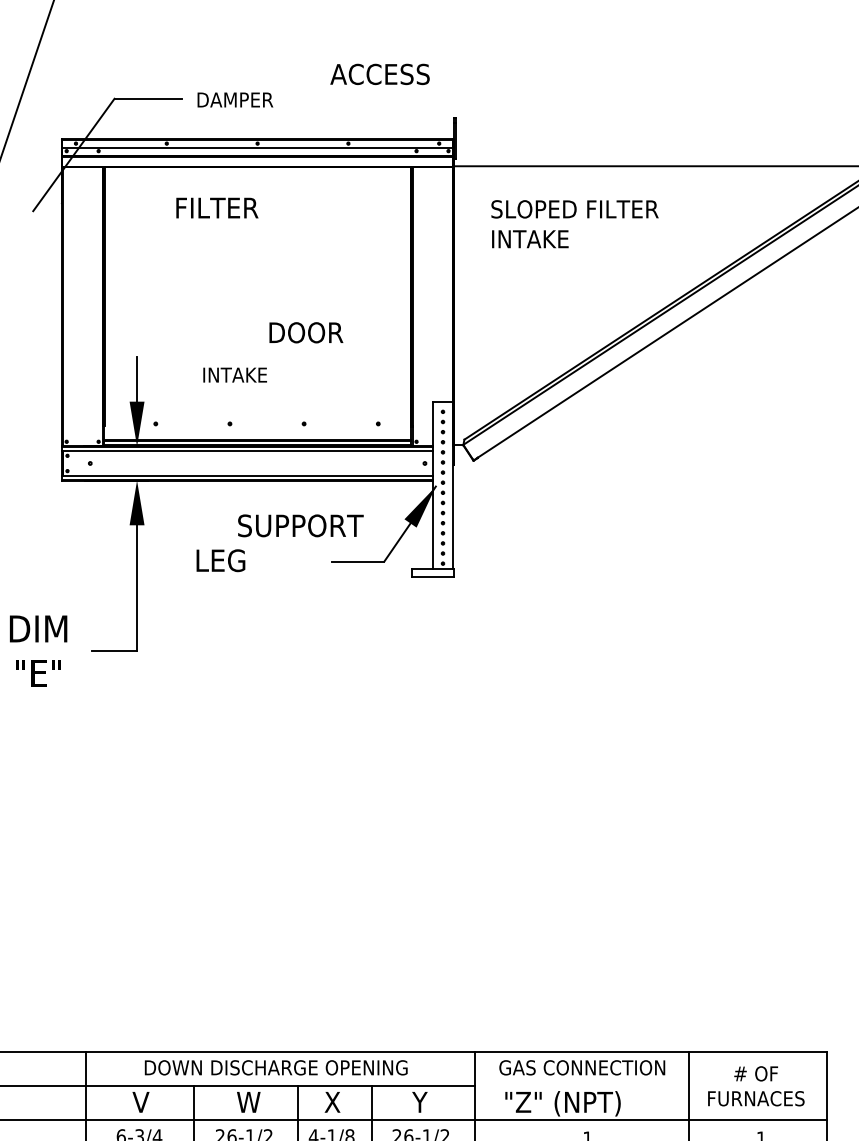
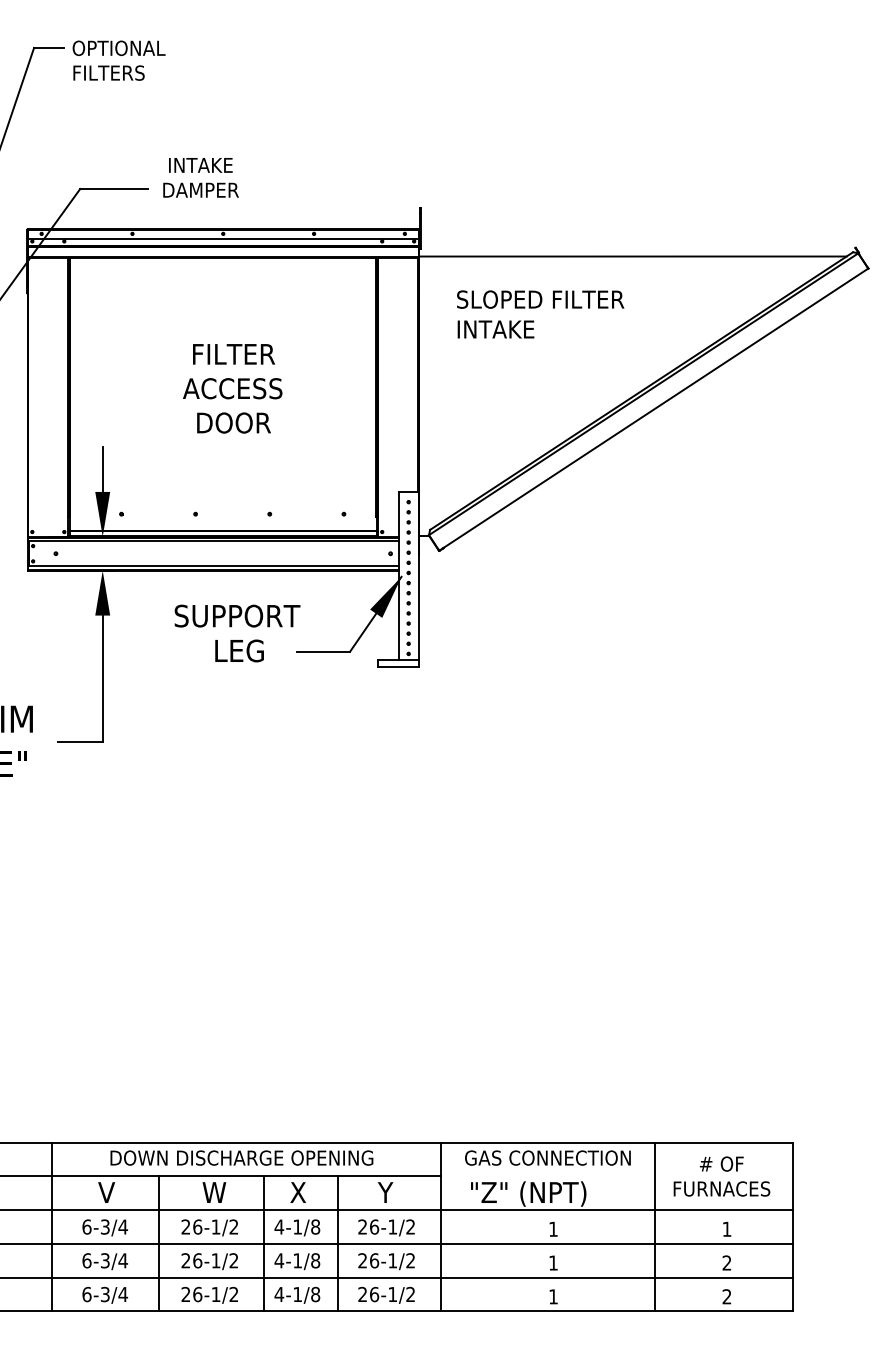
text: (379, 74) -> (232, 388), moved
text: (216, 208) -> (233, 354), moved
text: (305, 332) -> (233, 422), moved
text: (234, 375) -> (200, 165), moved
text: (300, 525) -> (237, 615), moved
text: (220, 560) -> (239, 650), moved

